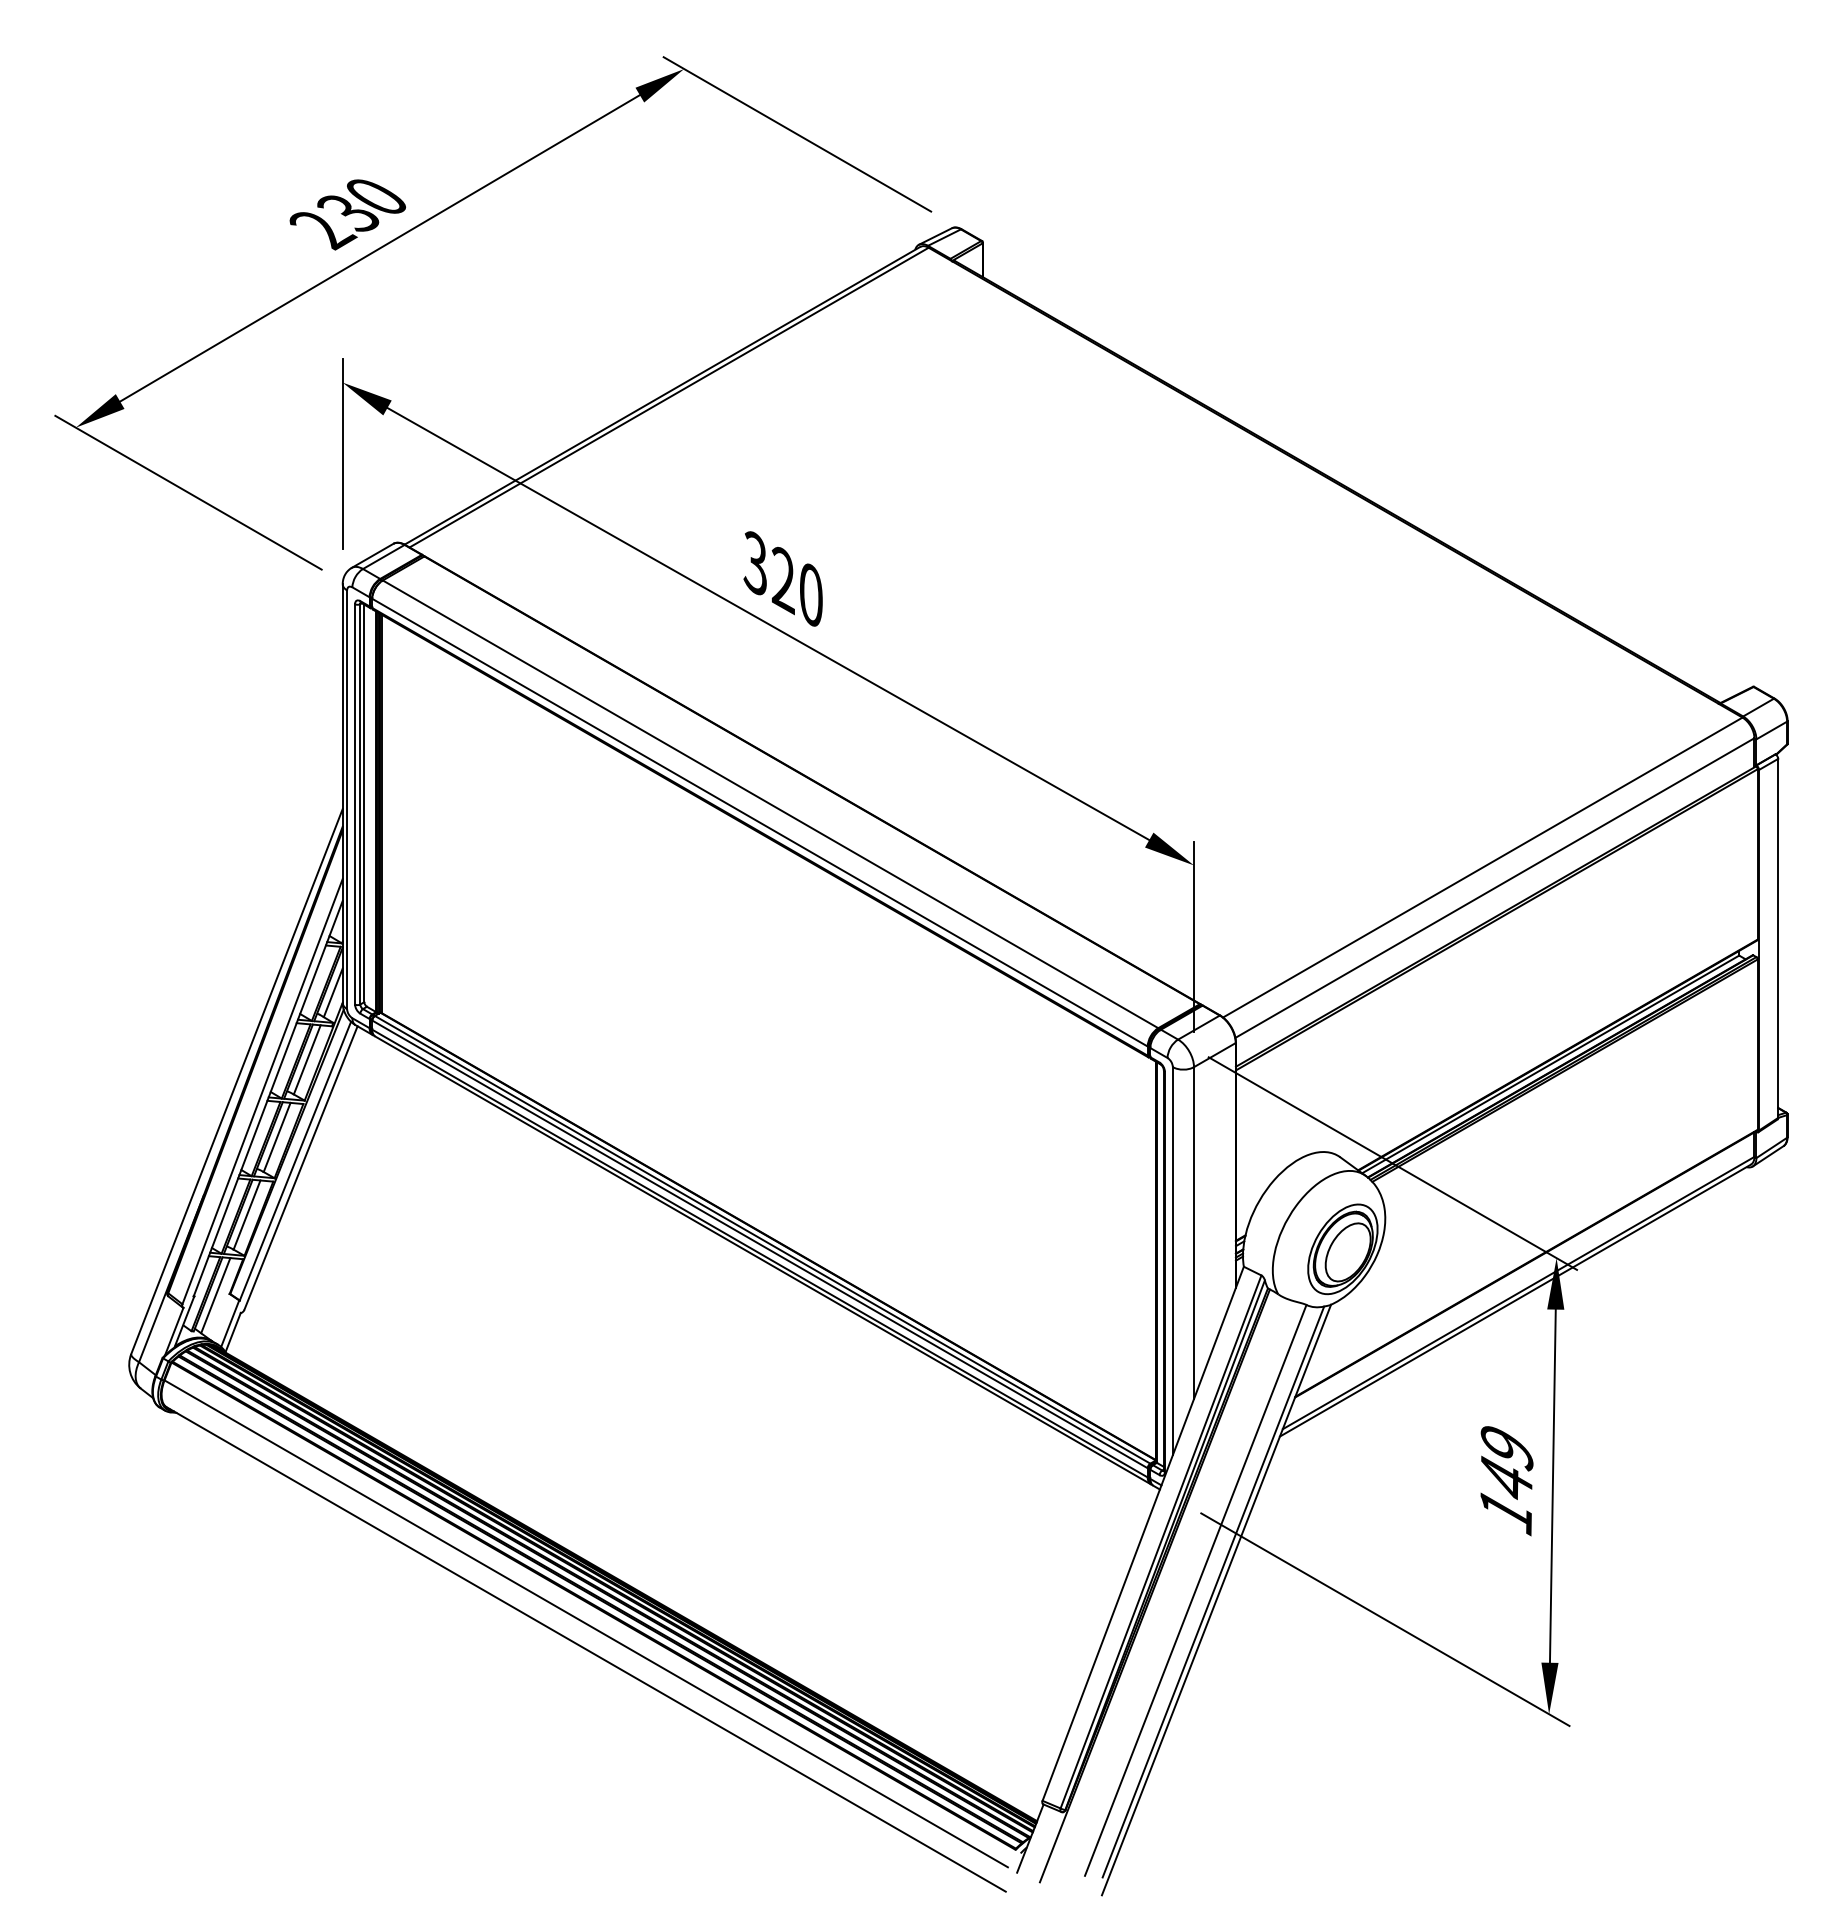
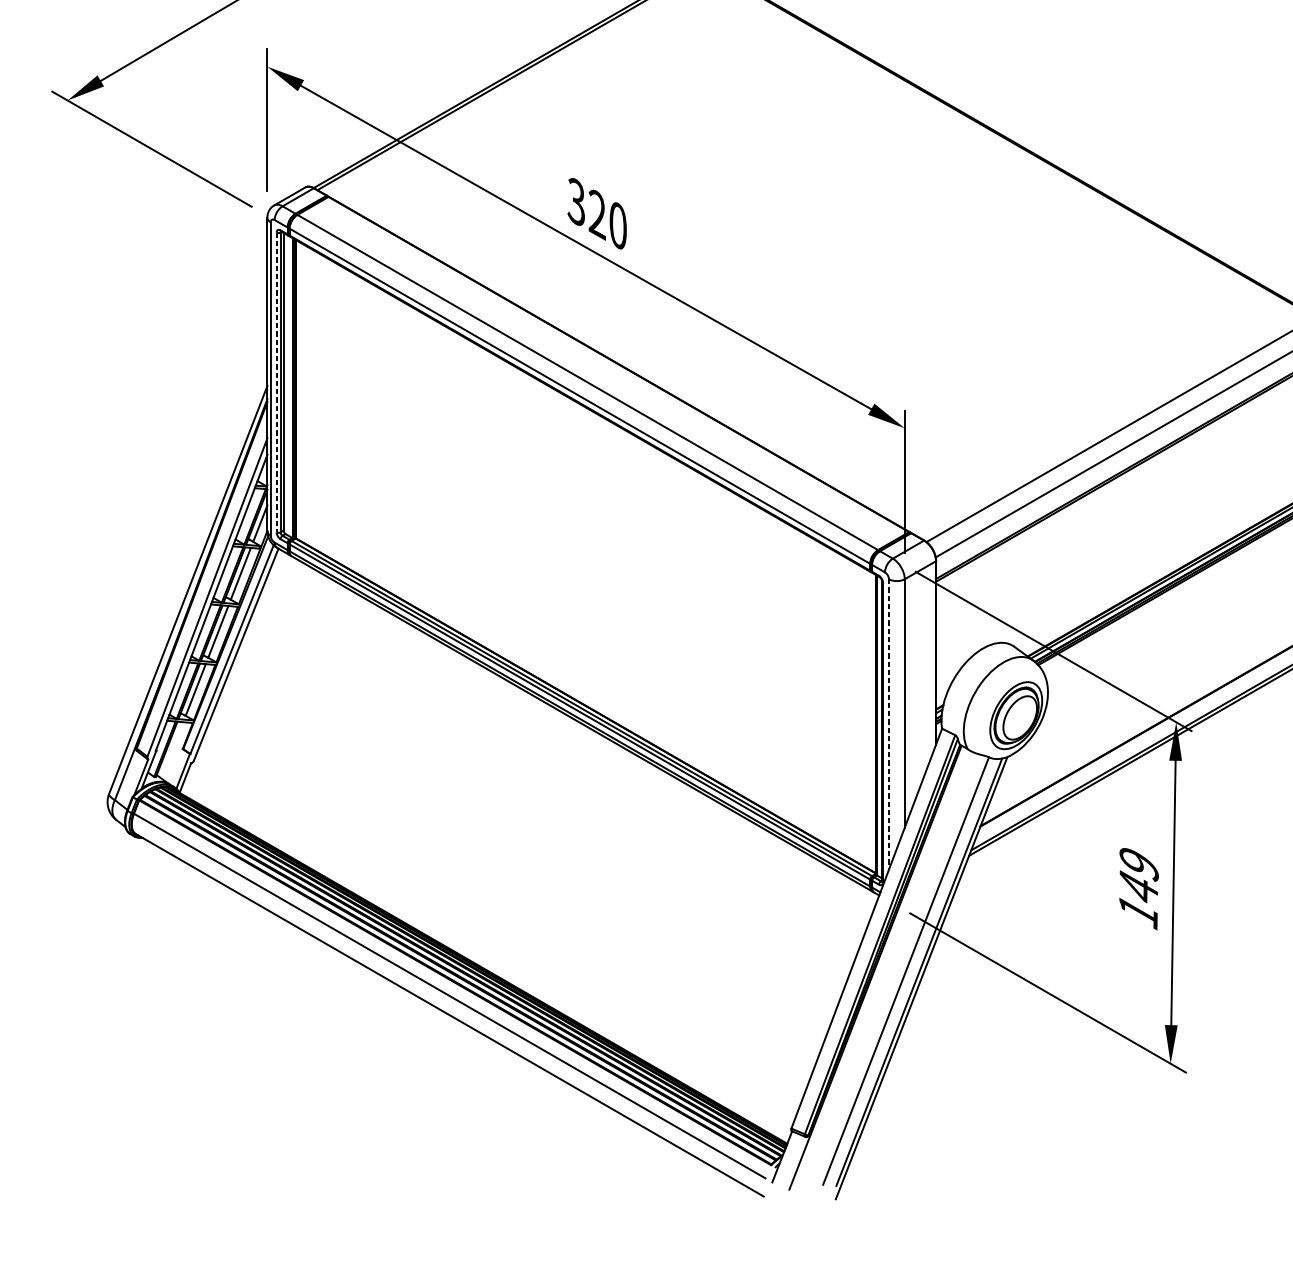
line: (355, 804) -> (276, 382), solid -> dashed
line: (1172, 1261) -> (888, 724), solid -> dashed
line: (215, 1295) -> (172, 750), removed

